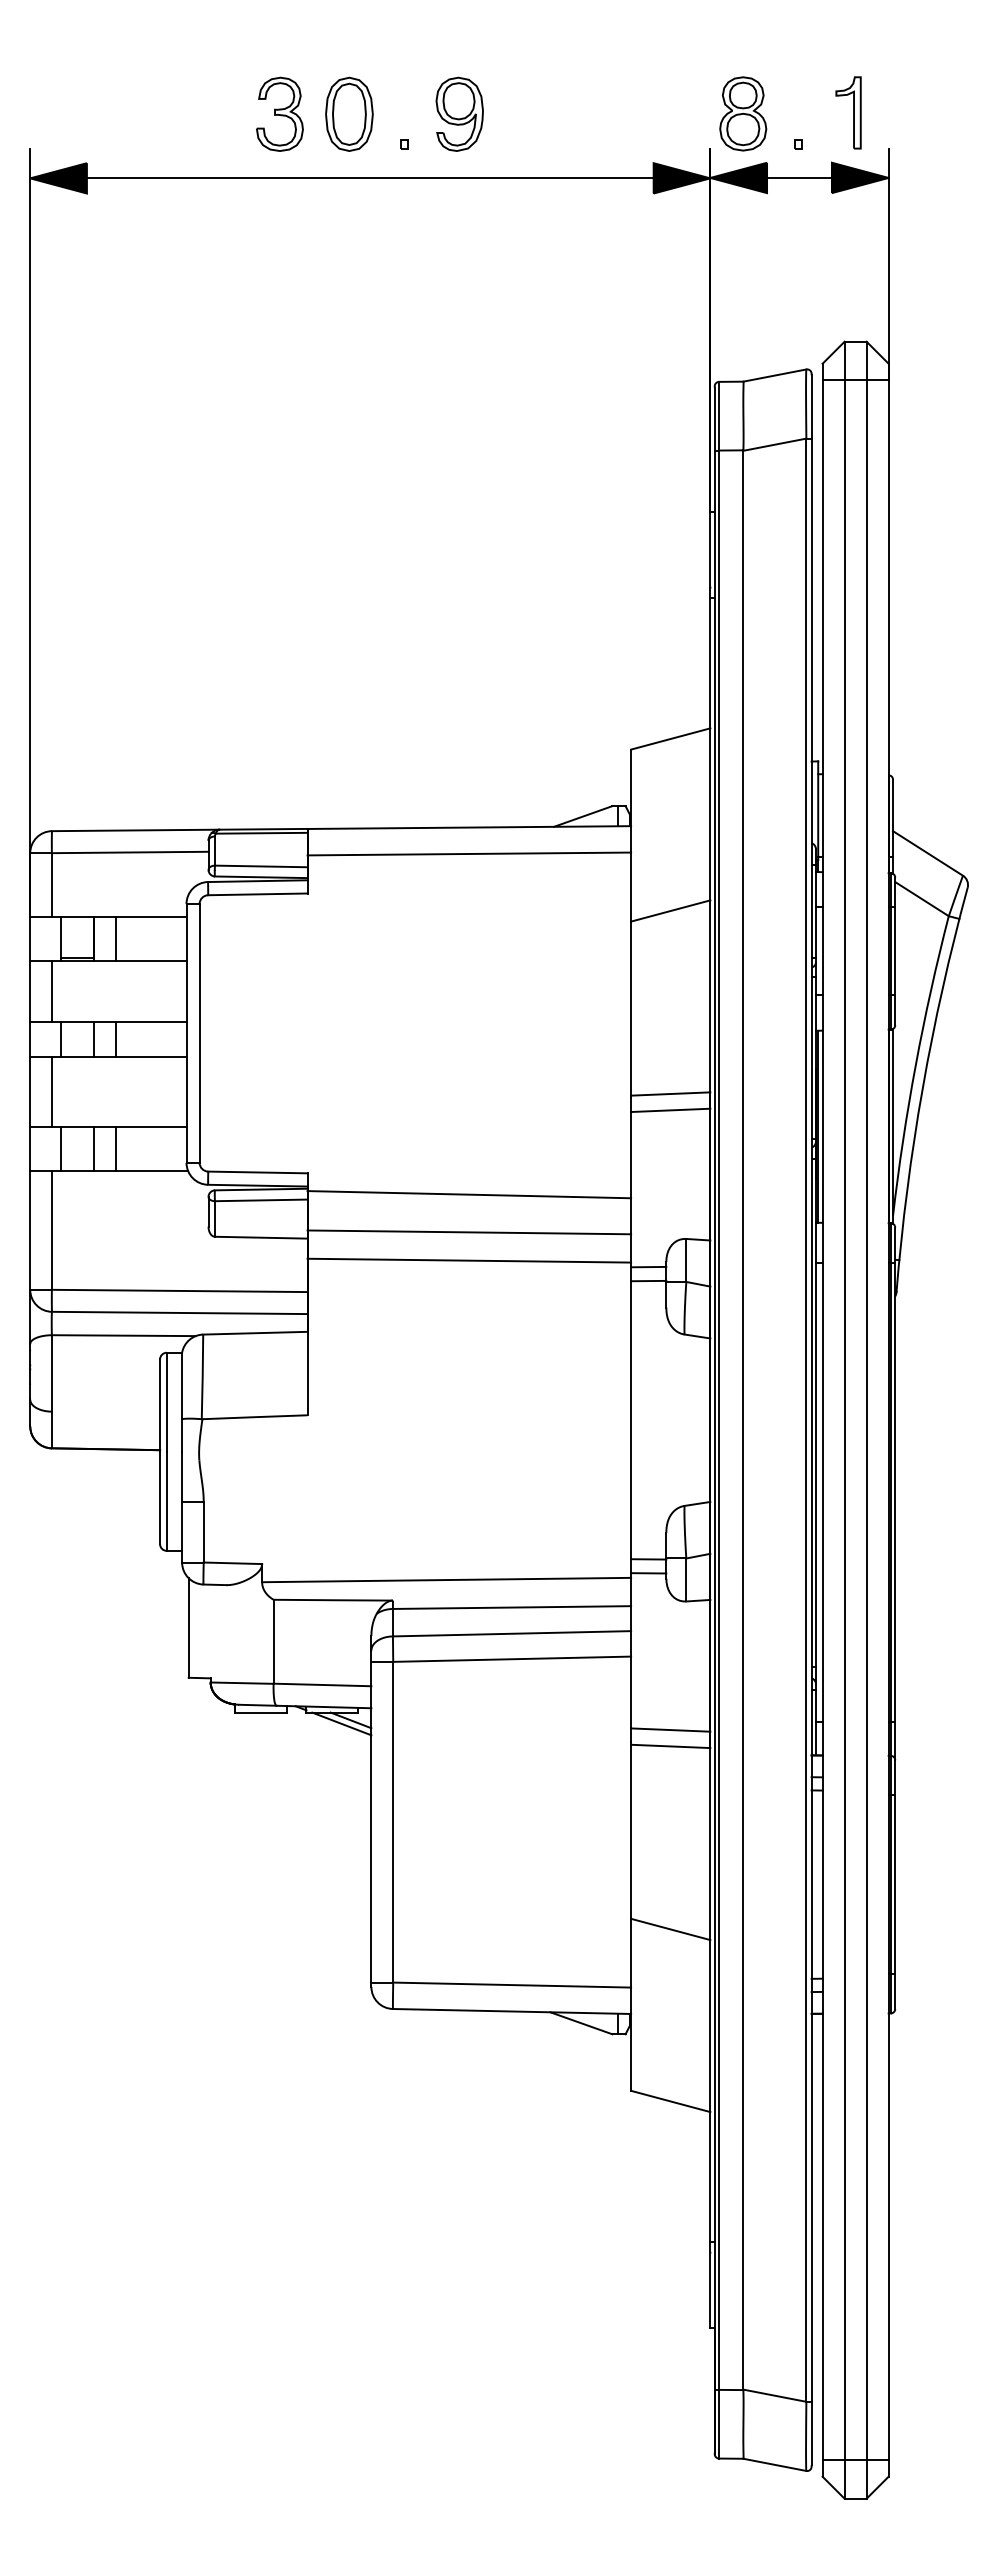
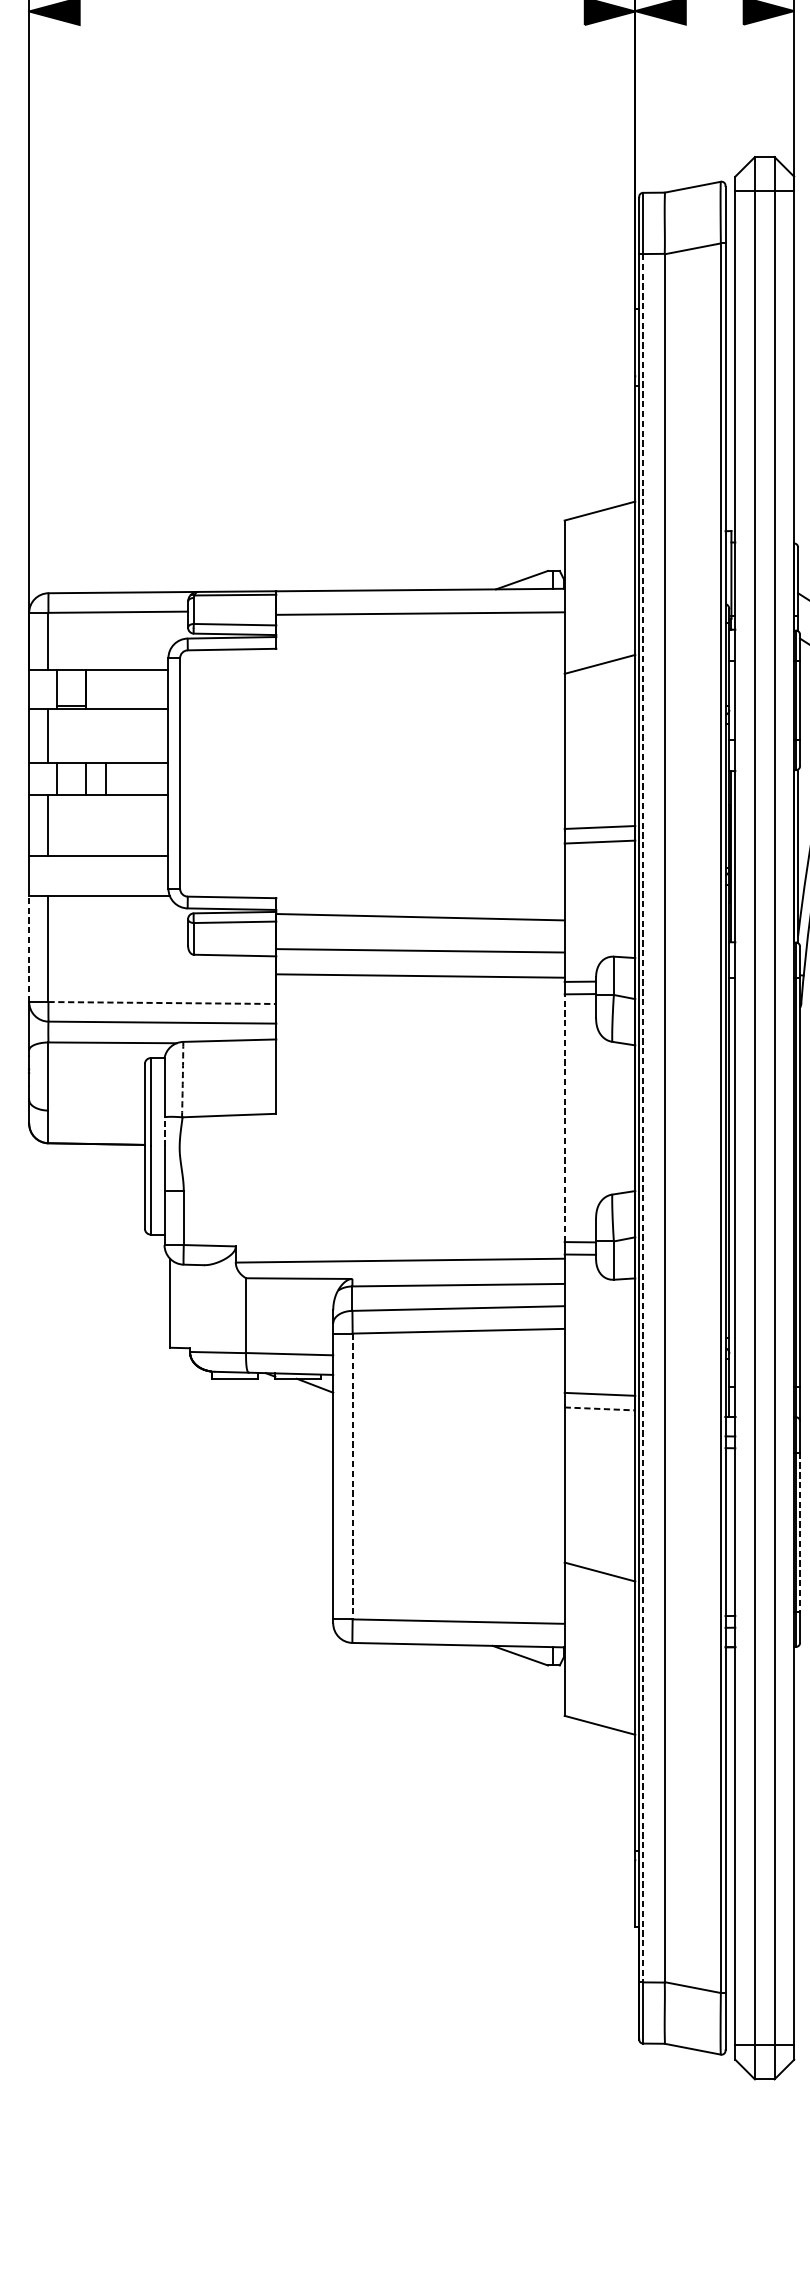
line: (799, 177) -> (714, 10), removed
line: (369, 178) -> (331, 11), removed
line: (116, 939) -> (106, 689), removed
line: (61, 1148) -> (57, 876), removed
line: (94, 1148) -> (86, 876), removed
line: (116, 1148) -> (106, 876), removed
line: (30, 1230) -> (29, 949), solid -> dashed
line: (179, 1290) -> (162, 1002), solid -> dashed
arc: (202, 1376) -> (182, 1079), solid -> dashed
line: (631, 1420) -> (565, 1118), solid -> dashed
line: (719, 1420) -> (643, 1118), solid -> dashed
line: (182, 1435) -> (164, 1131), solid -> dashed
line: (341, 1723) -> (306, 1388), removed
line: (670, 1746) -> (599, 1409), solid -> dashed
line: (393, 1822) -> (352, 1476), solid -> dashed
line: (895, 1885) -> (800, 1532), solid -> dashed

